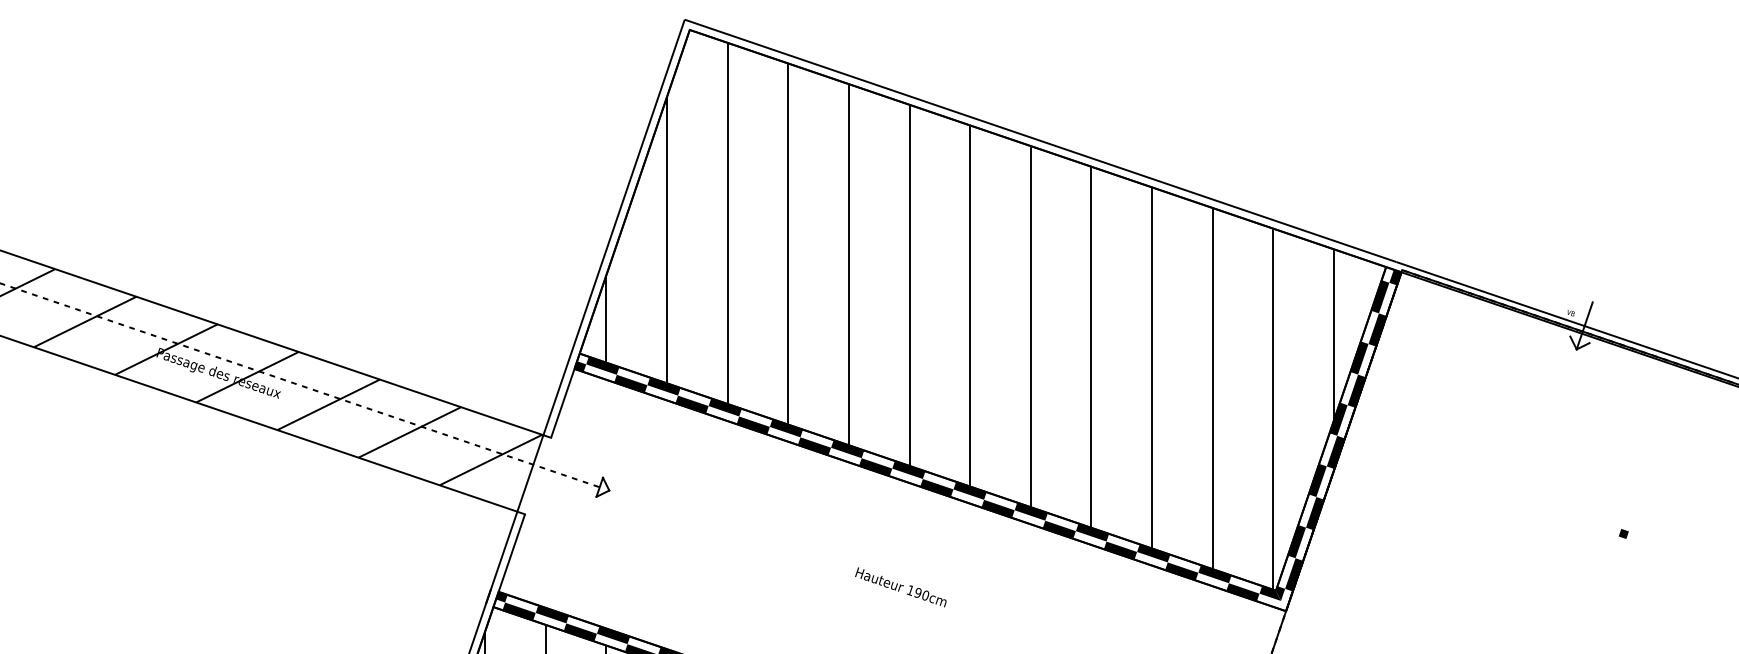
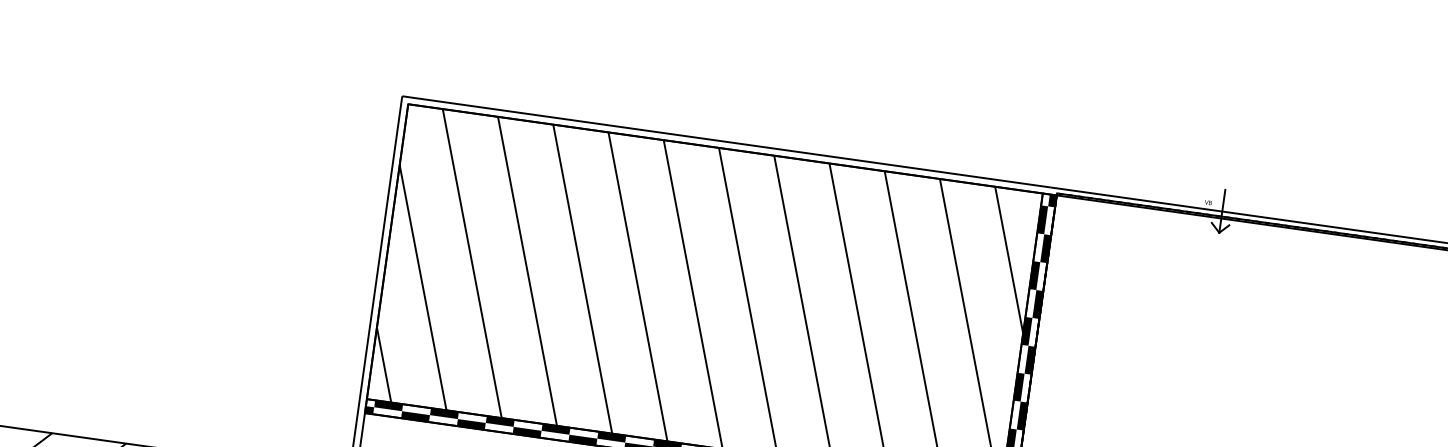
fill: (1623, 533) -> (1289, 382), removed

